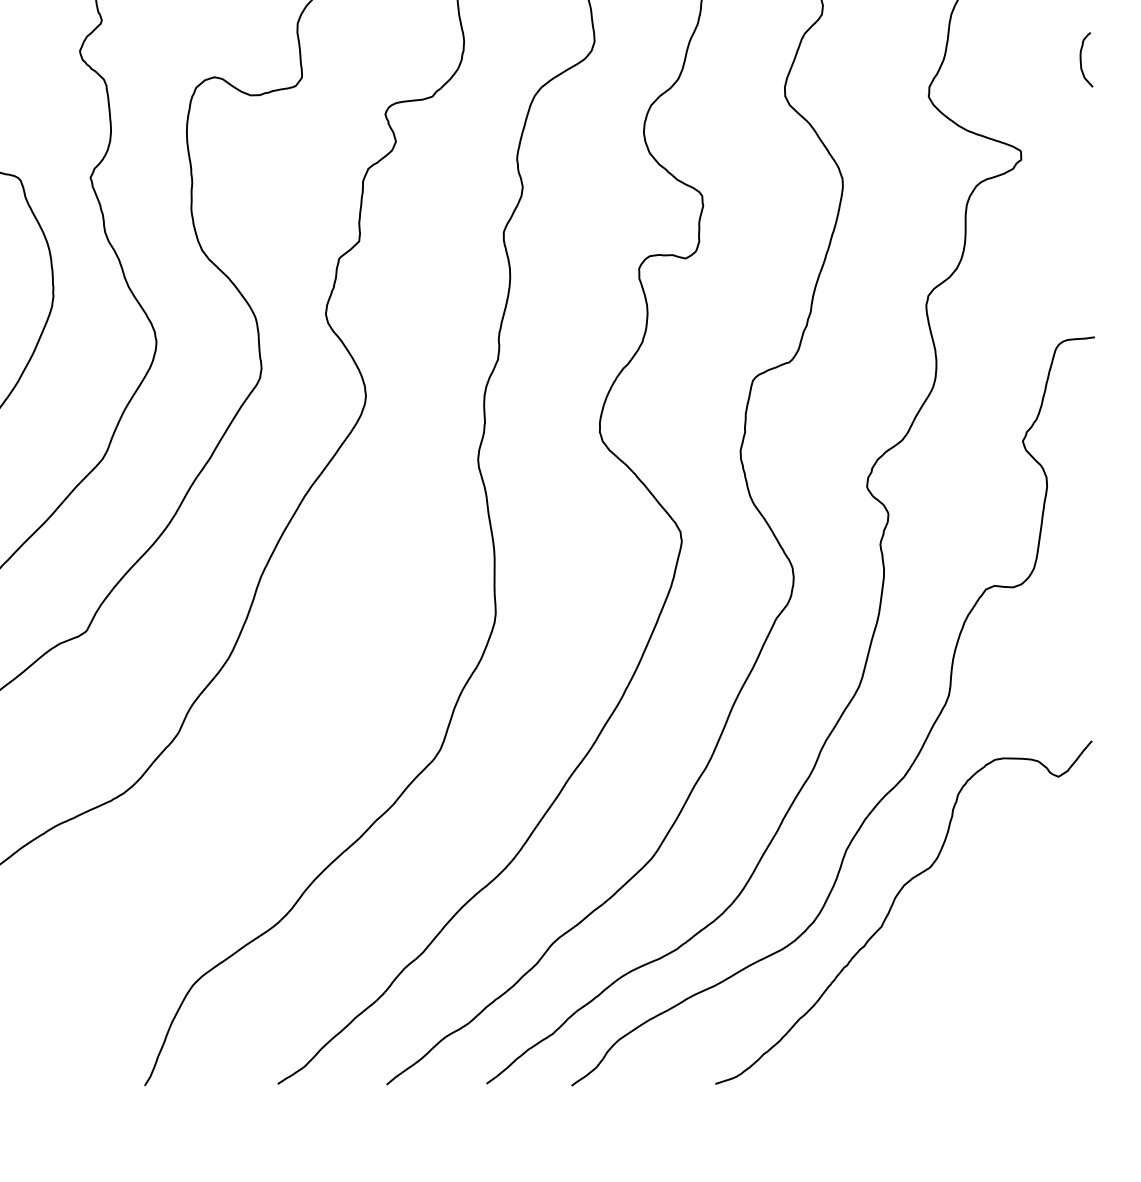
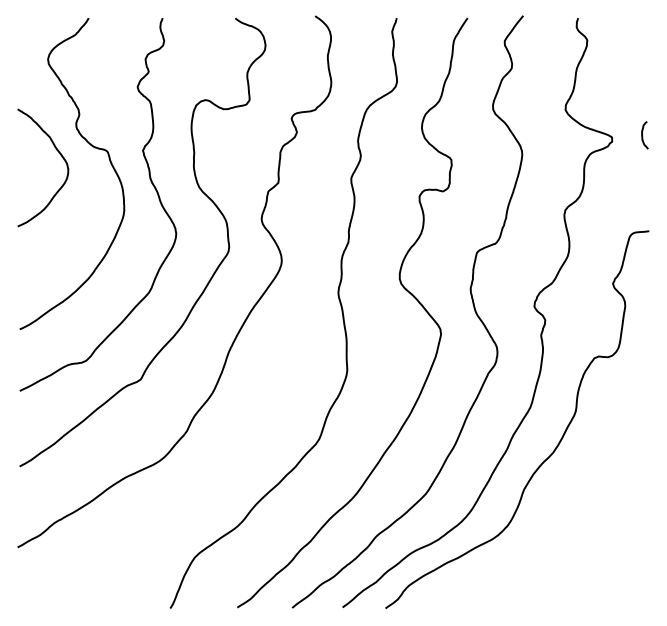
curve: (1083, 62) -> (643, 136), moved
curve: (892, 909) -> (547, 519), removed

